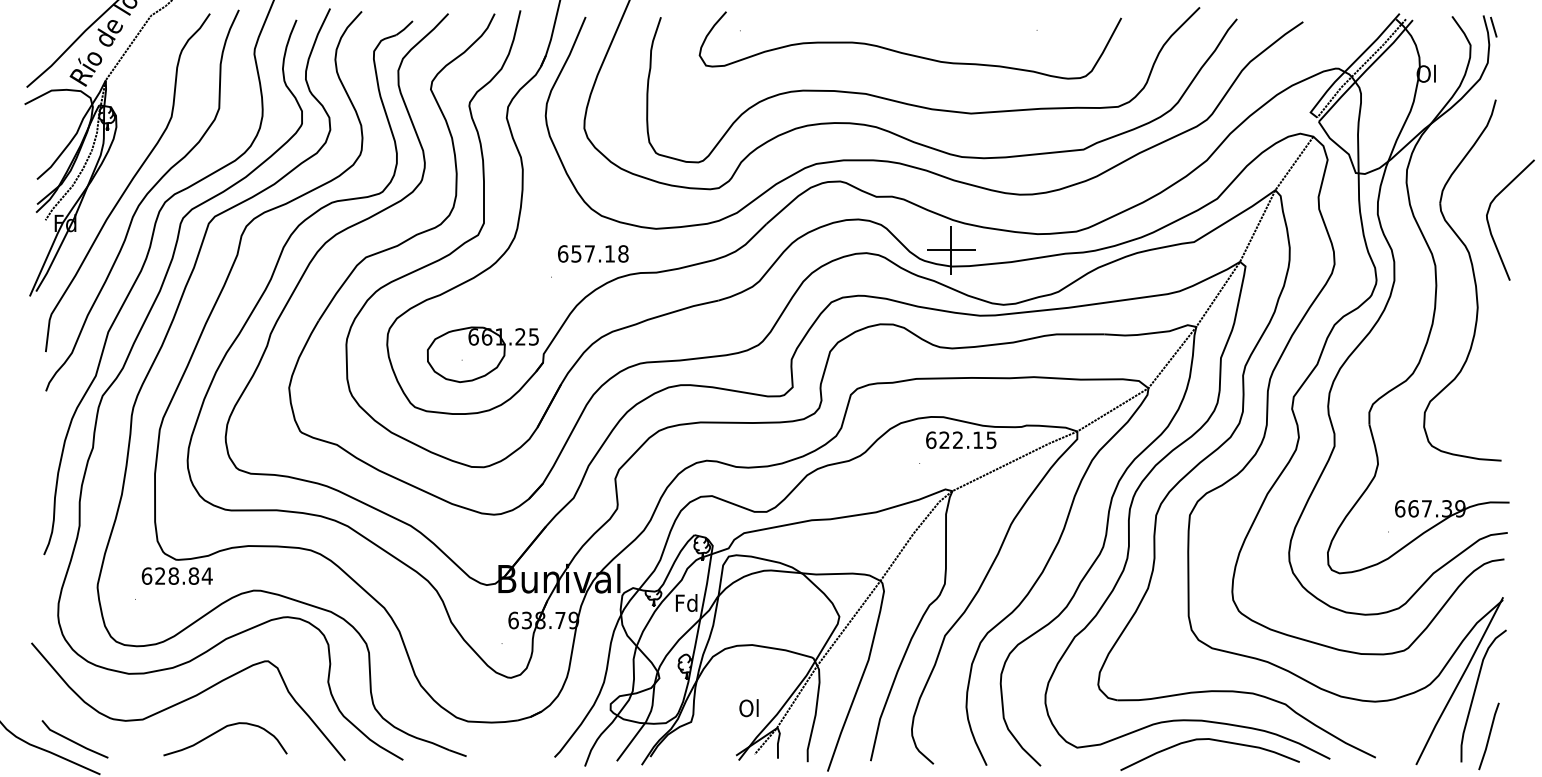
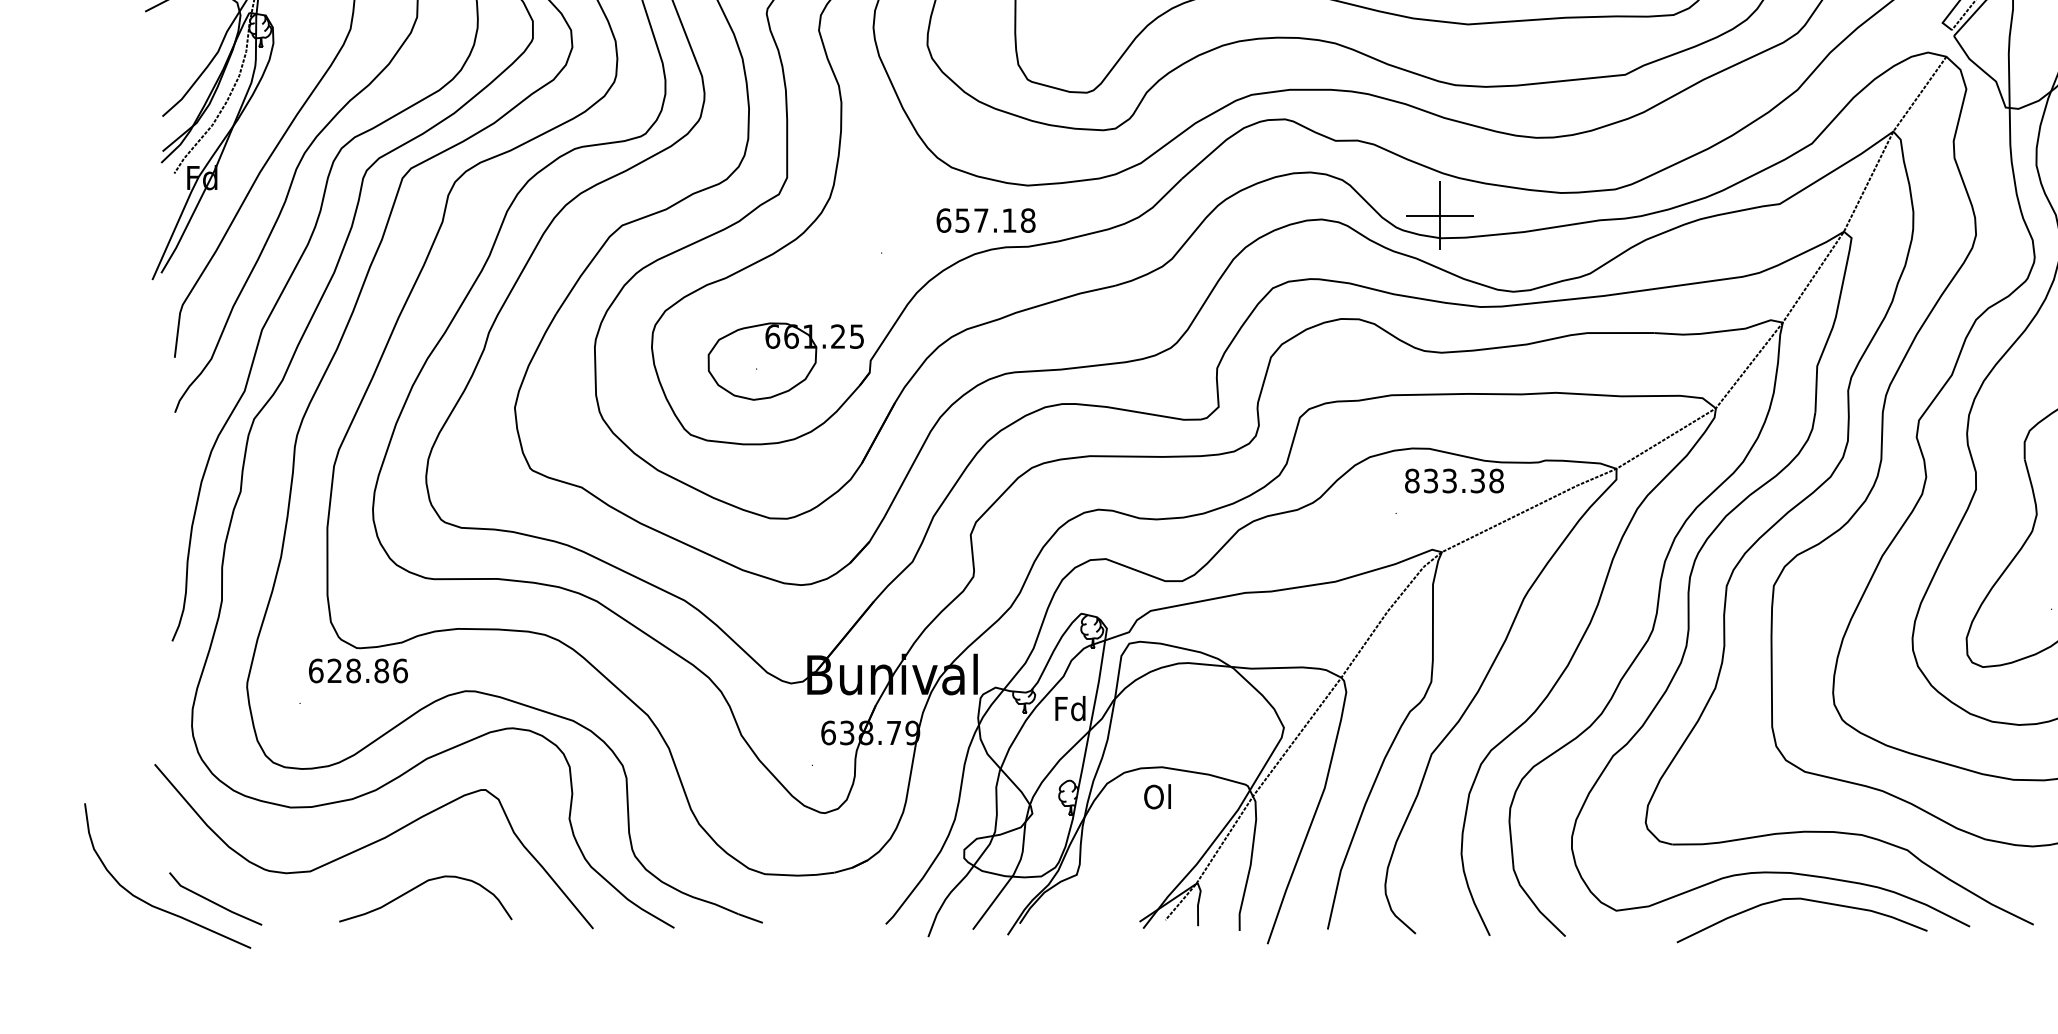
text: (593, 253) -> (986, 220), moved
text: (961, 440) -> (1454, 481), 622.15 -> 833.38
text: (206, 575) -> (399, 670), 628.84 -> 628.86
text: (748, 708) -> (1156, 797), moved

